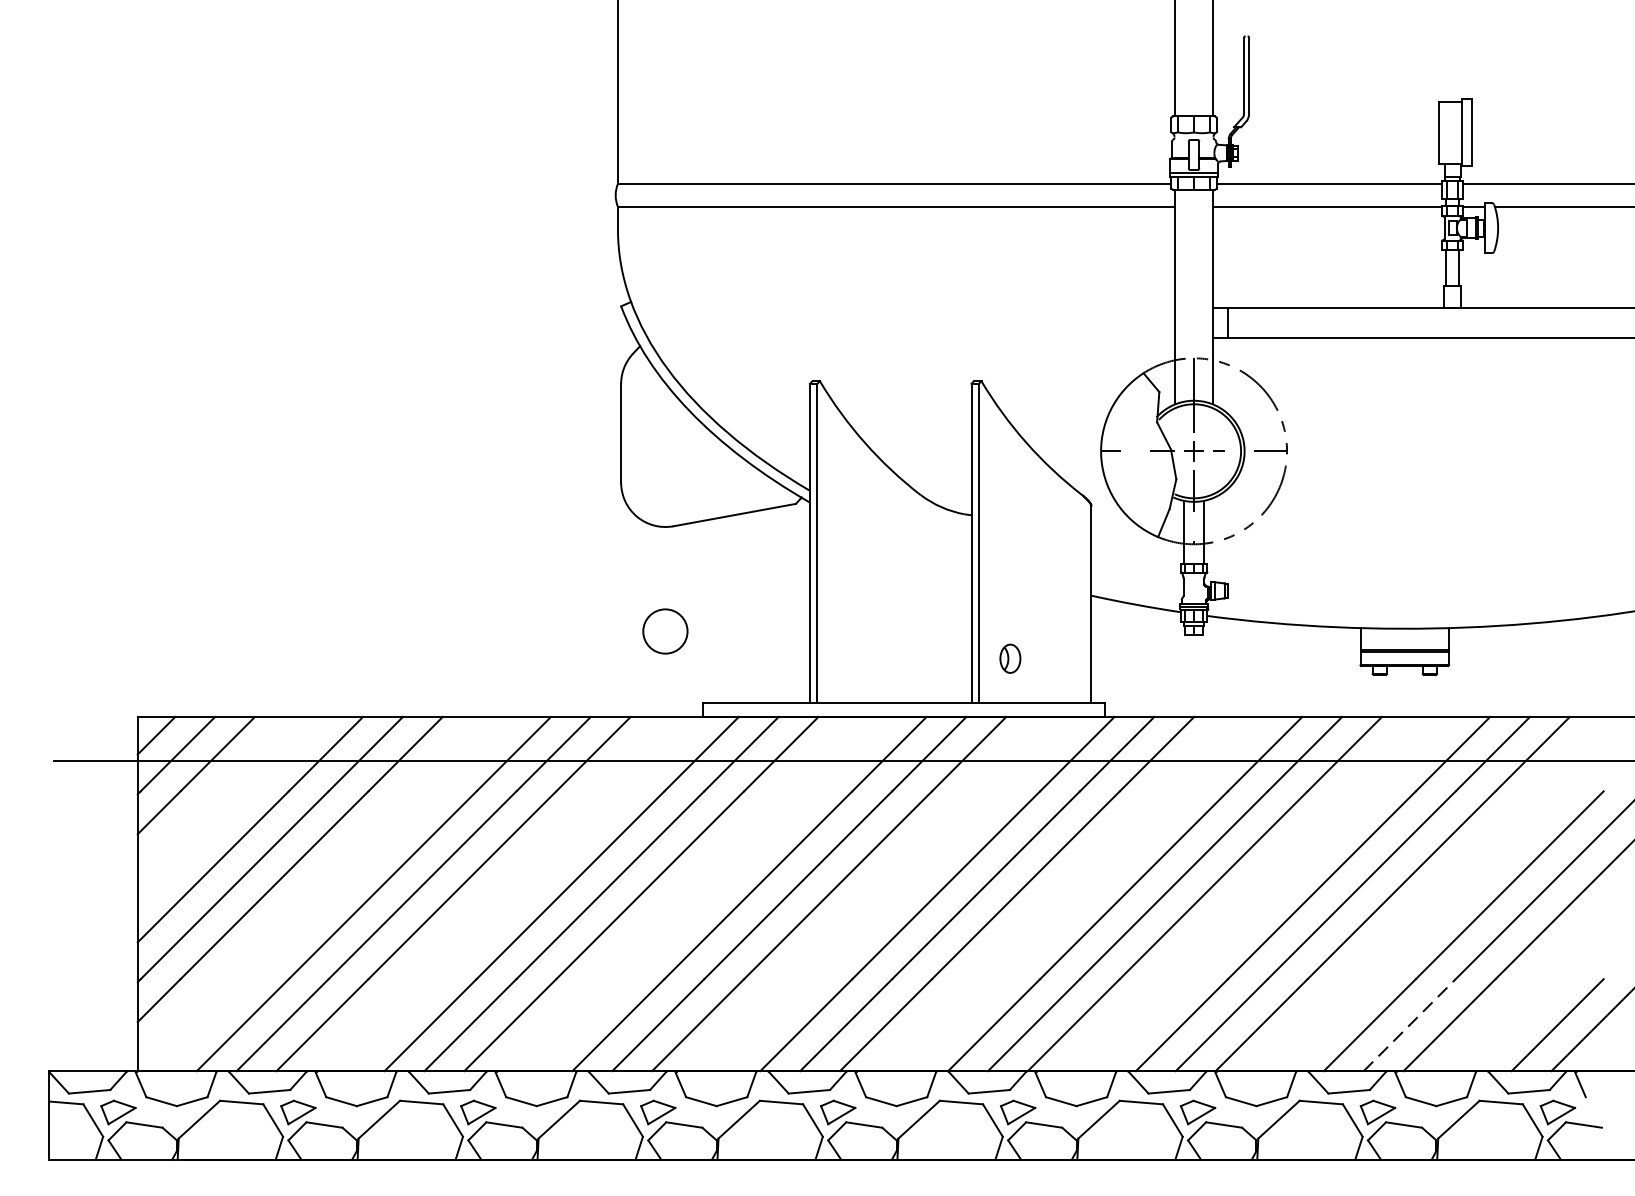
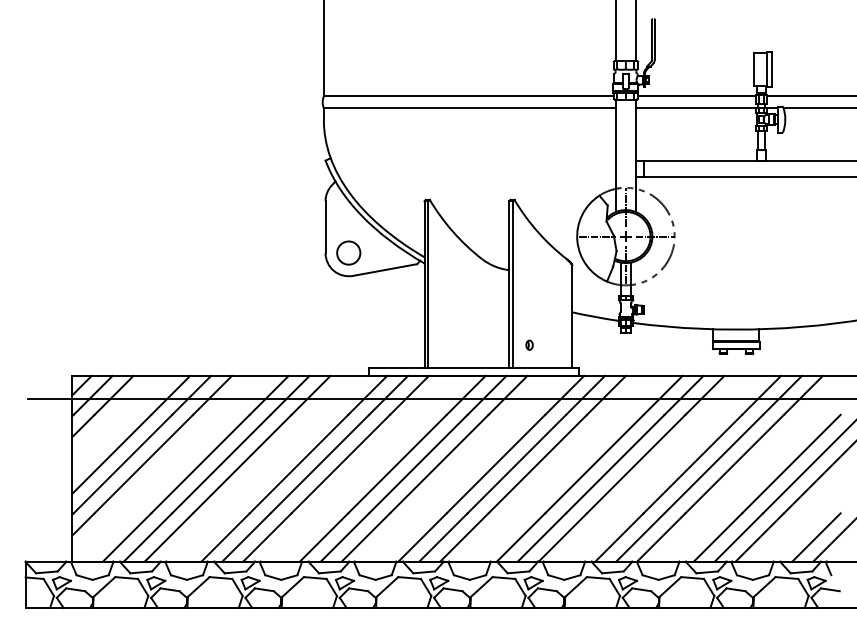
circle: (664, 630) -> (348, 252), moved
part: (1010, 657) -> (529, 344), size x0.62
line: (1410, 1025) -> (739, 537), dashed -> solid

